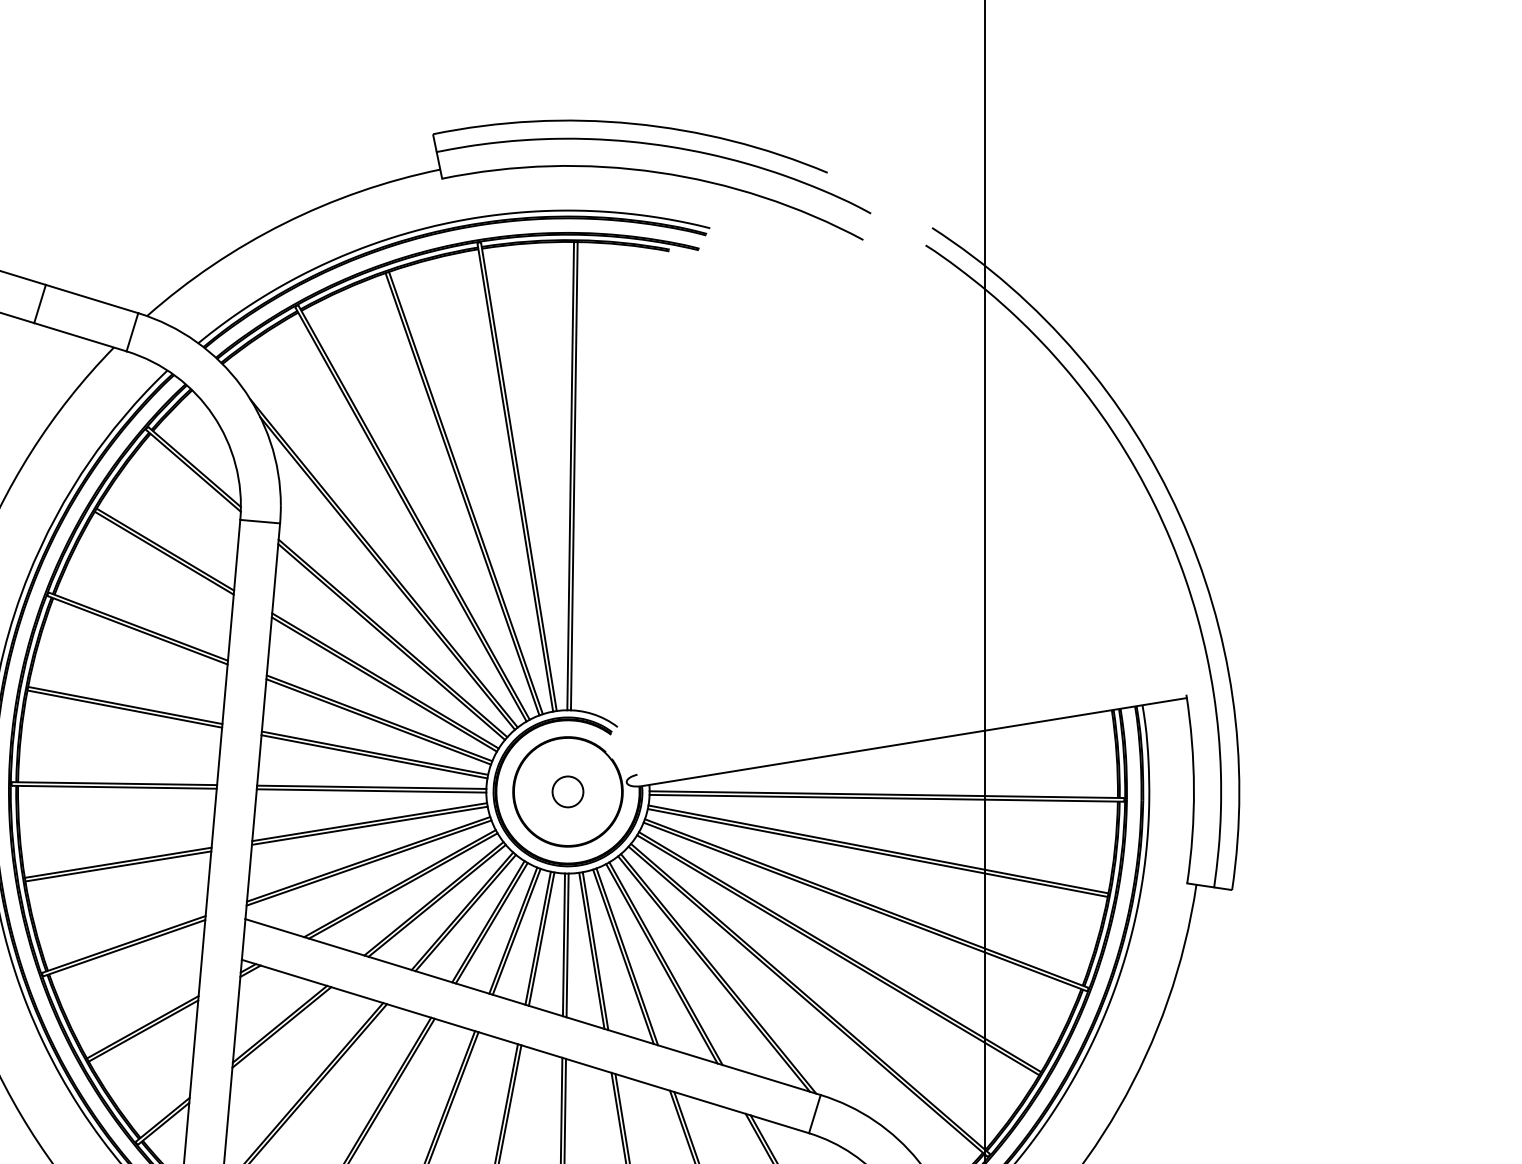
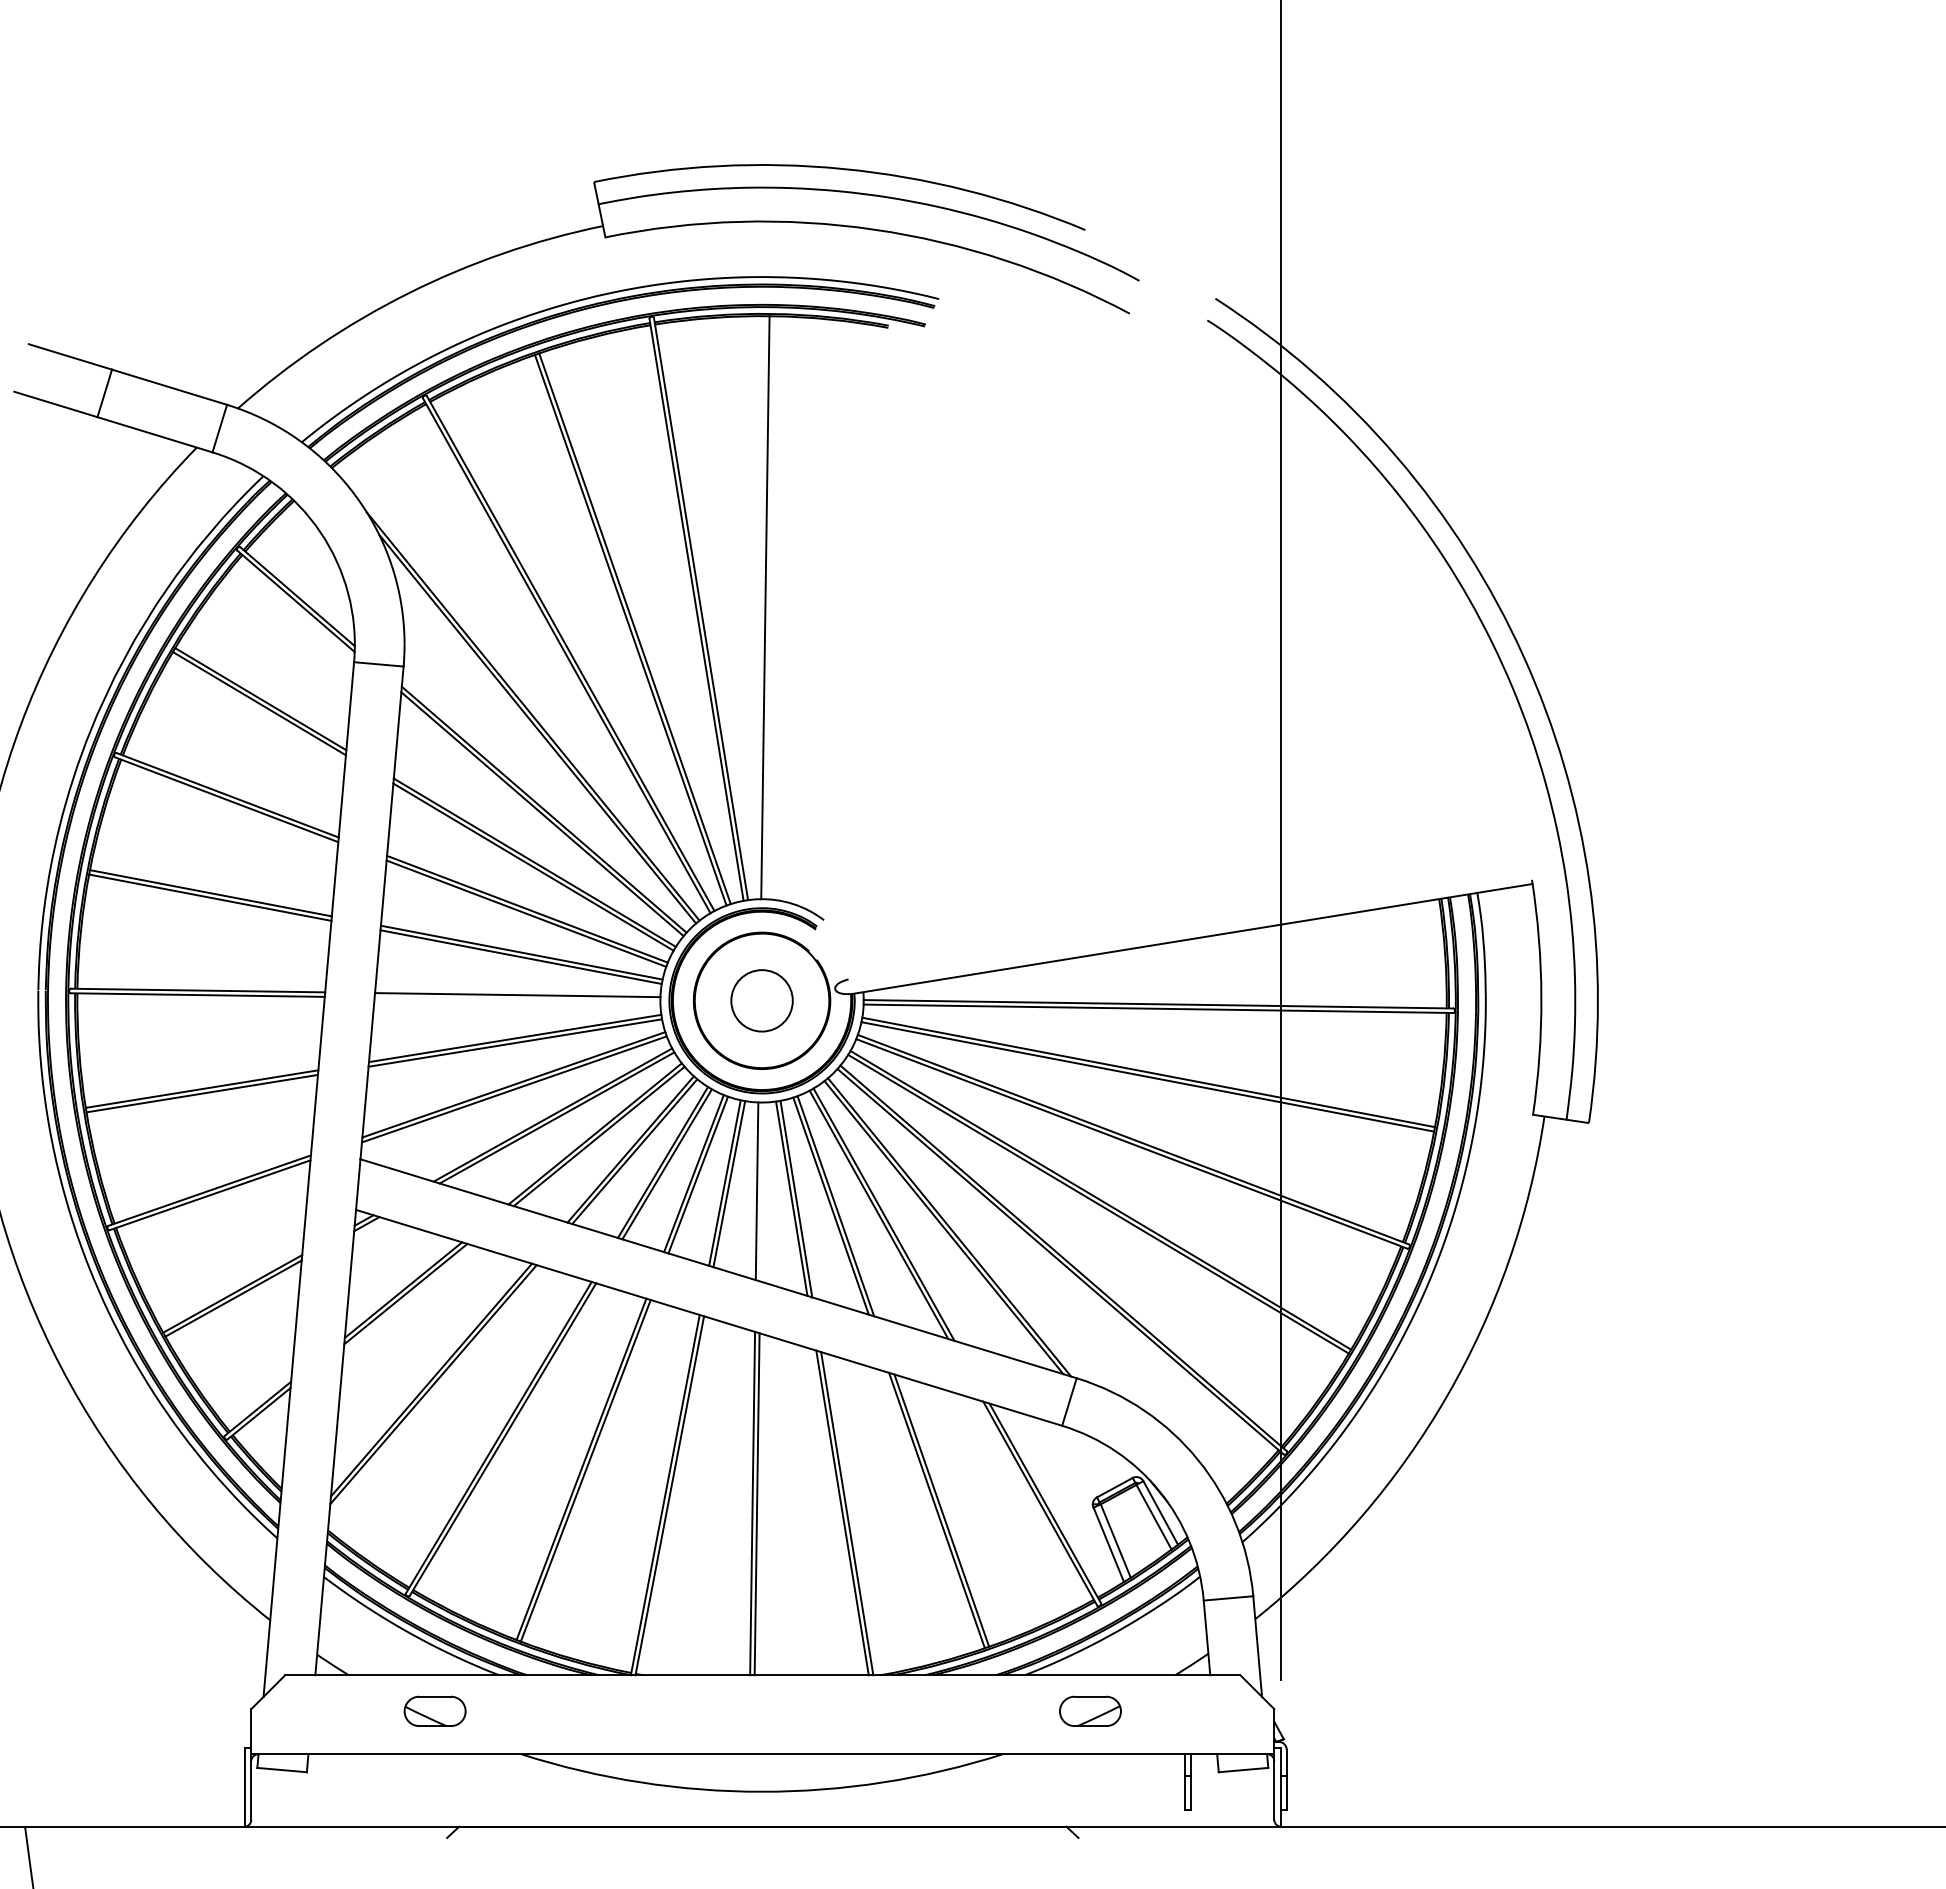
line: (573, 475) -> (769, 607), removed
line: (371, 790) -> (517, 999), removed
circle: (567, 791) -> (761, 1000), size x1.6
line: (567, 945) -> (761, 1191), removed

